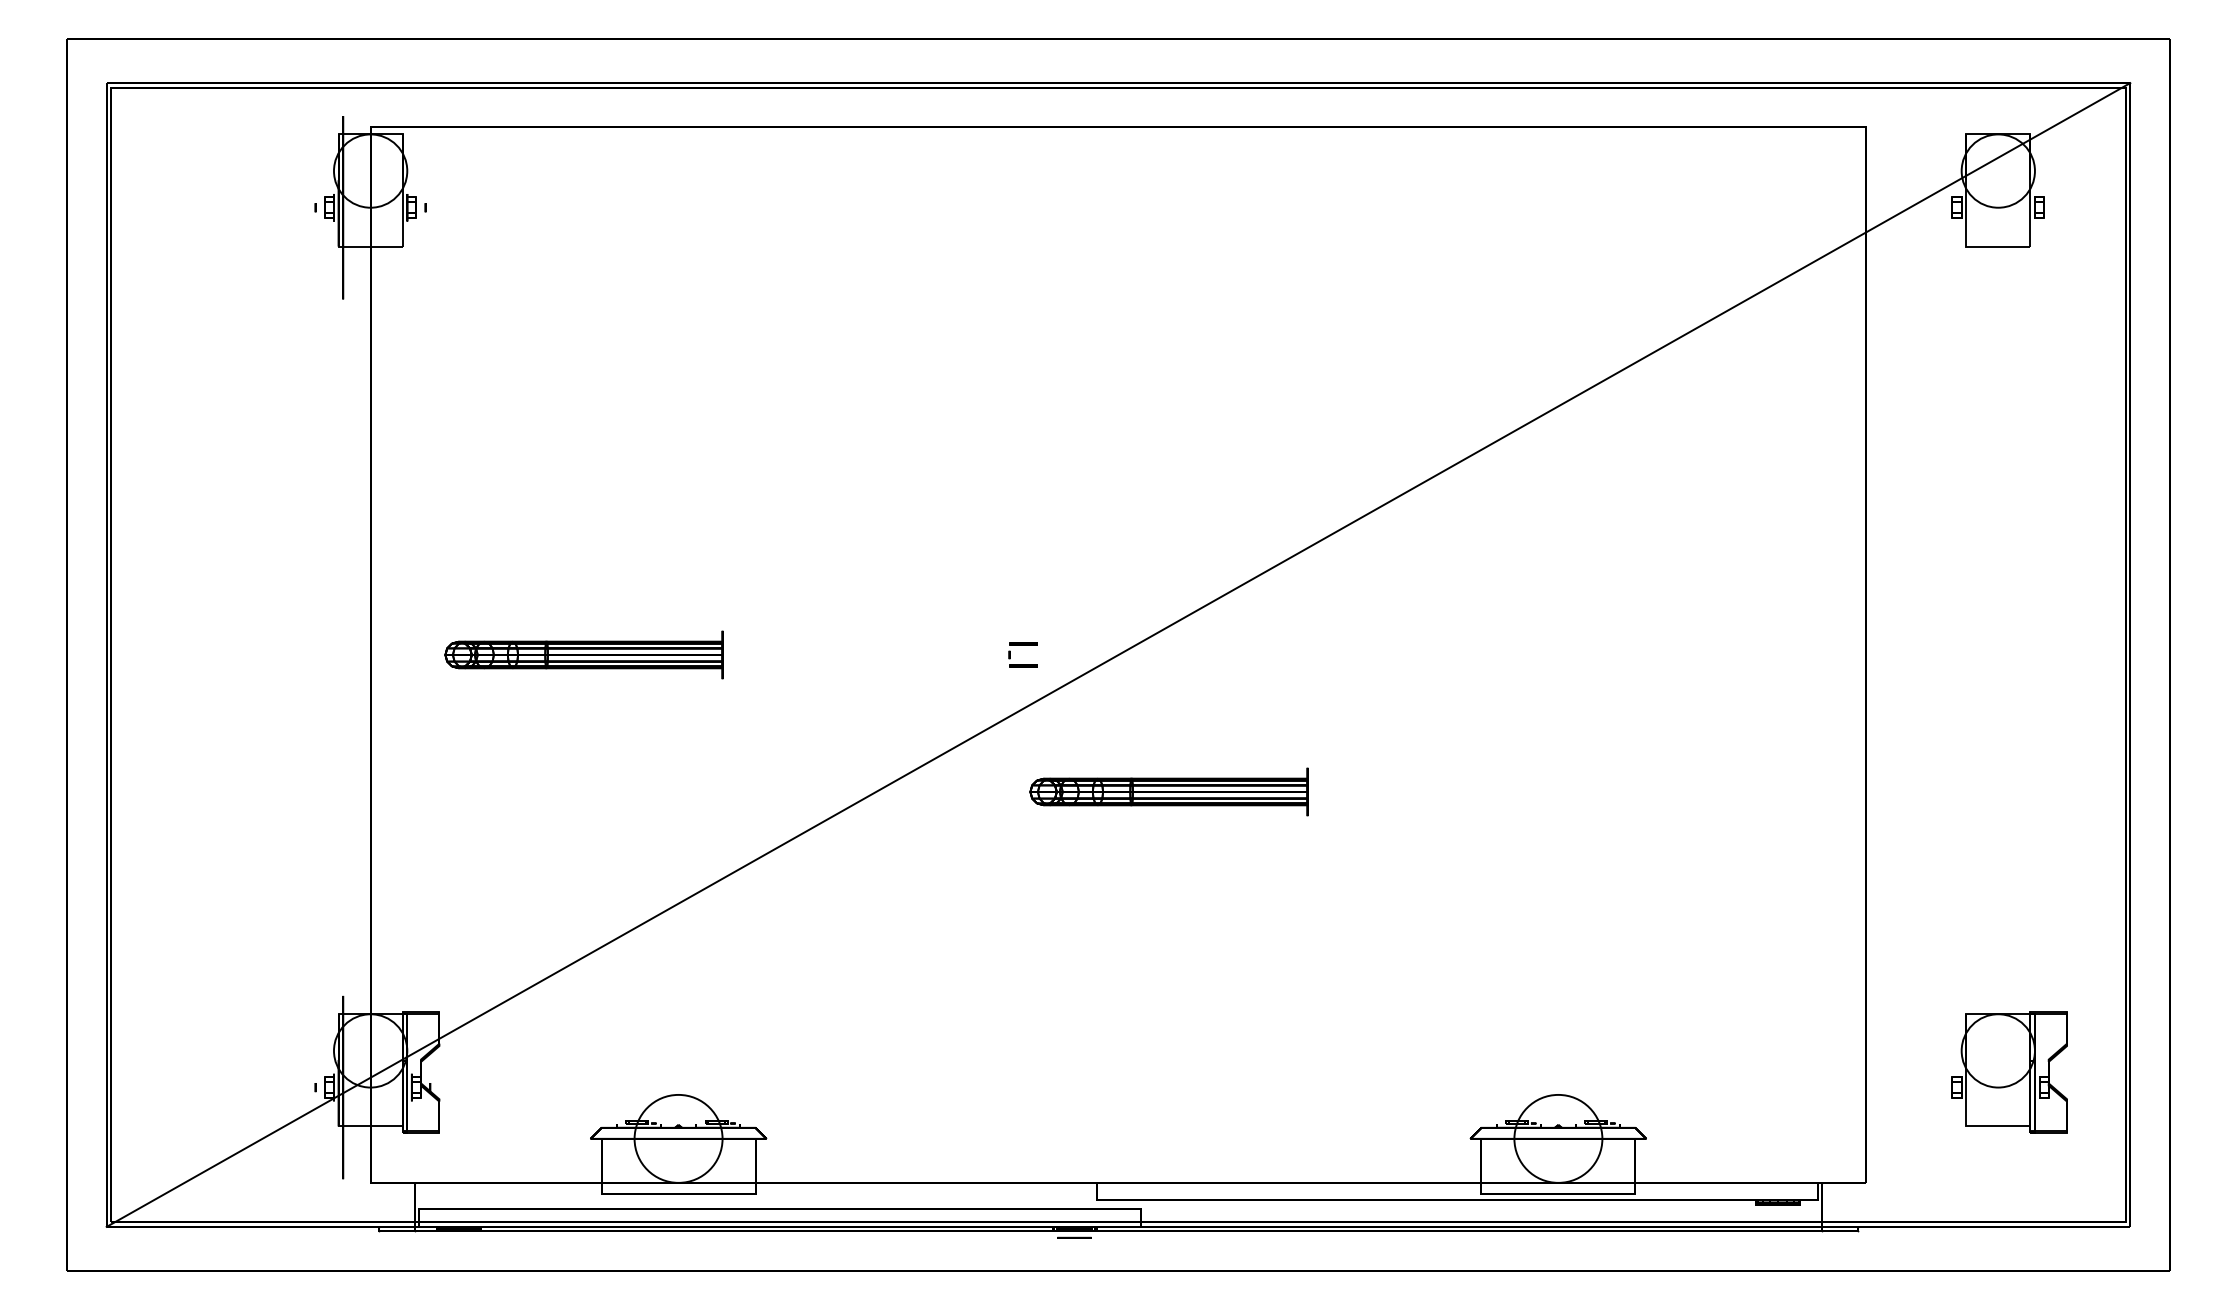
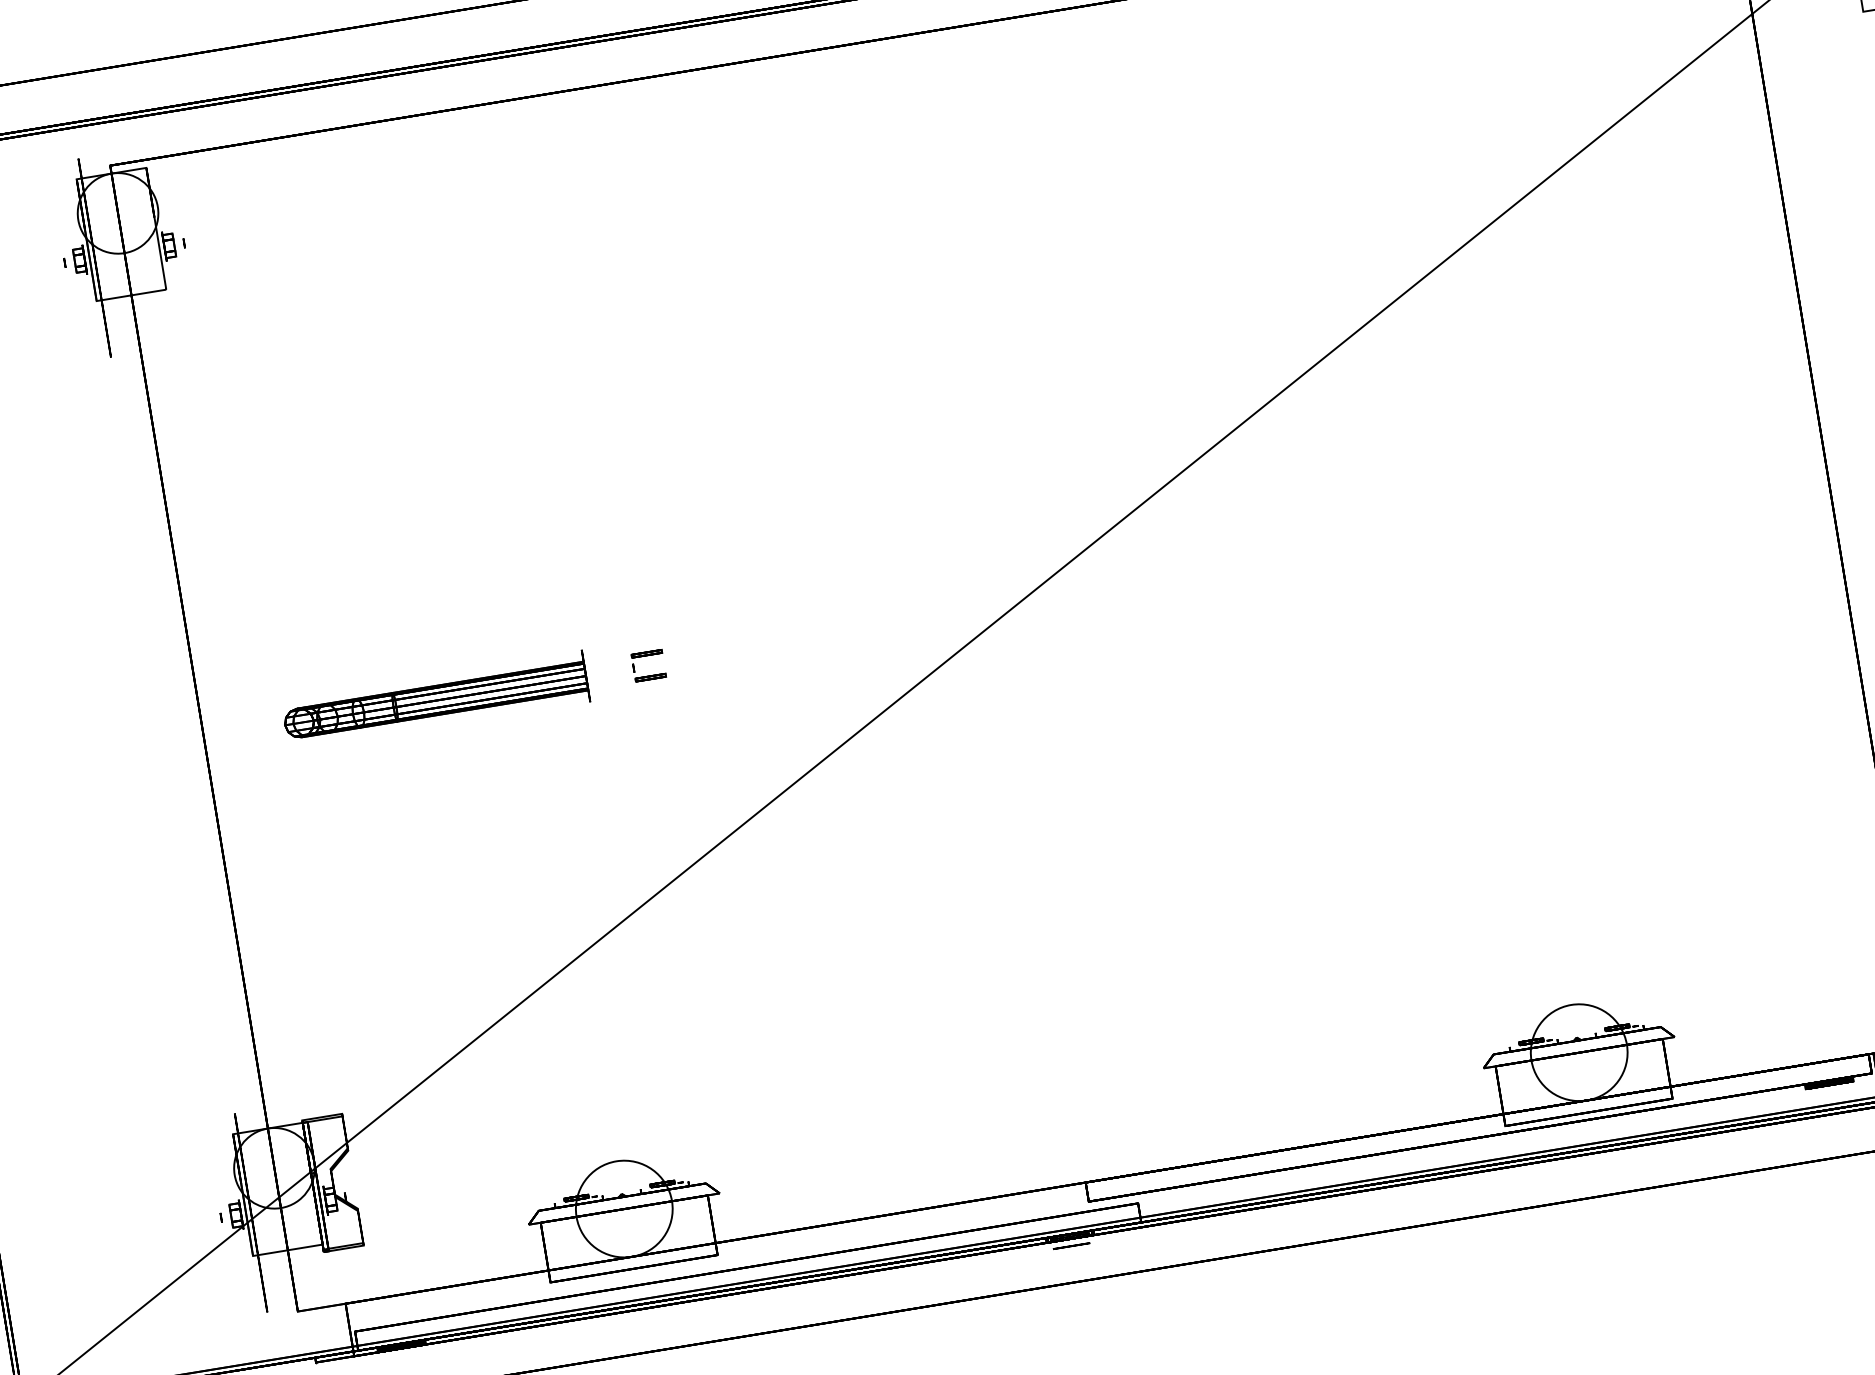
part: (1022, 645) -> (646, 655), moved
part: (1168, 791) -> (1094, 744), removed

